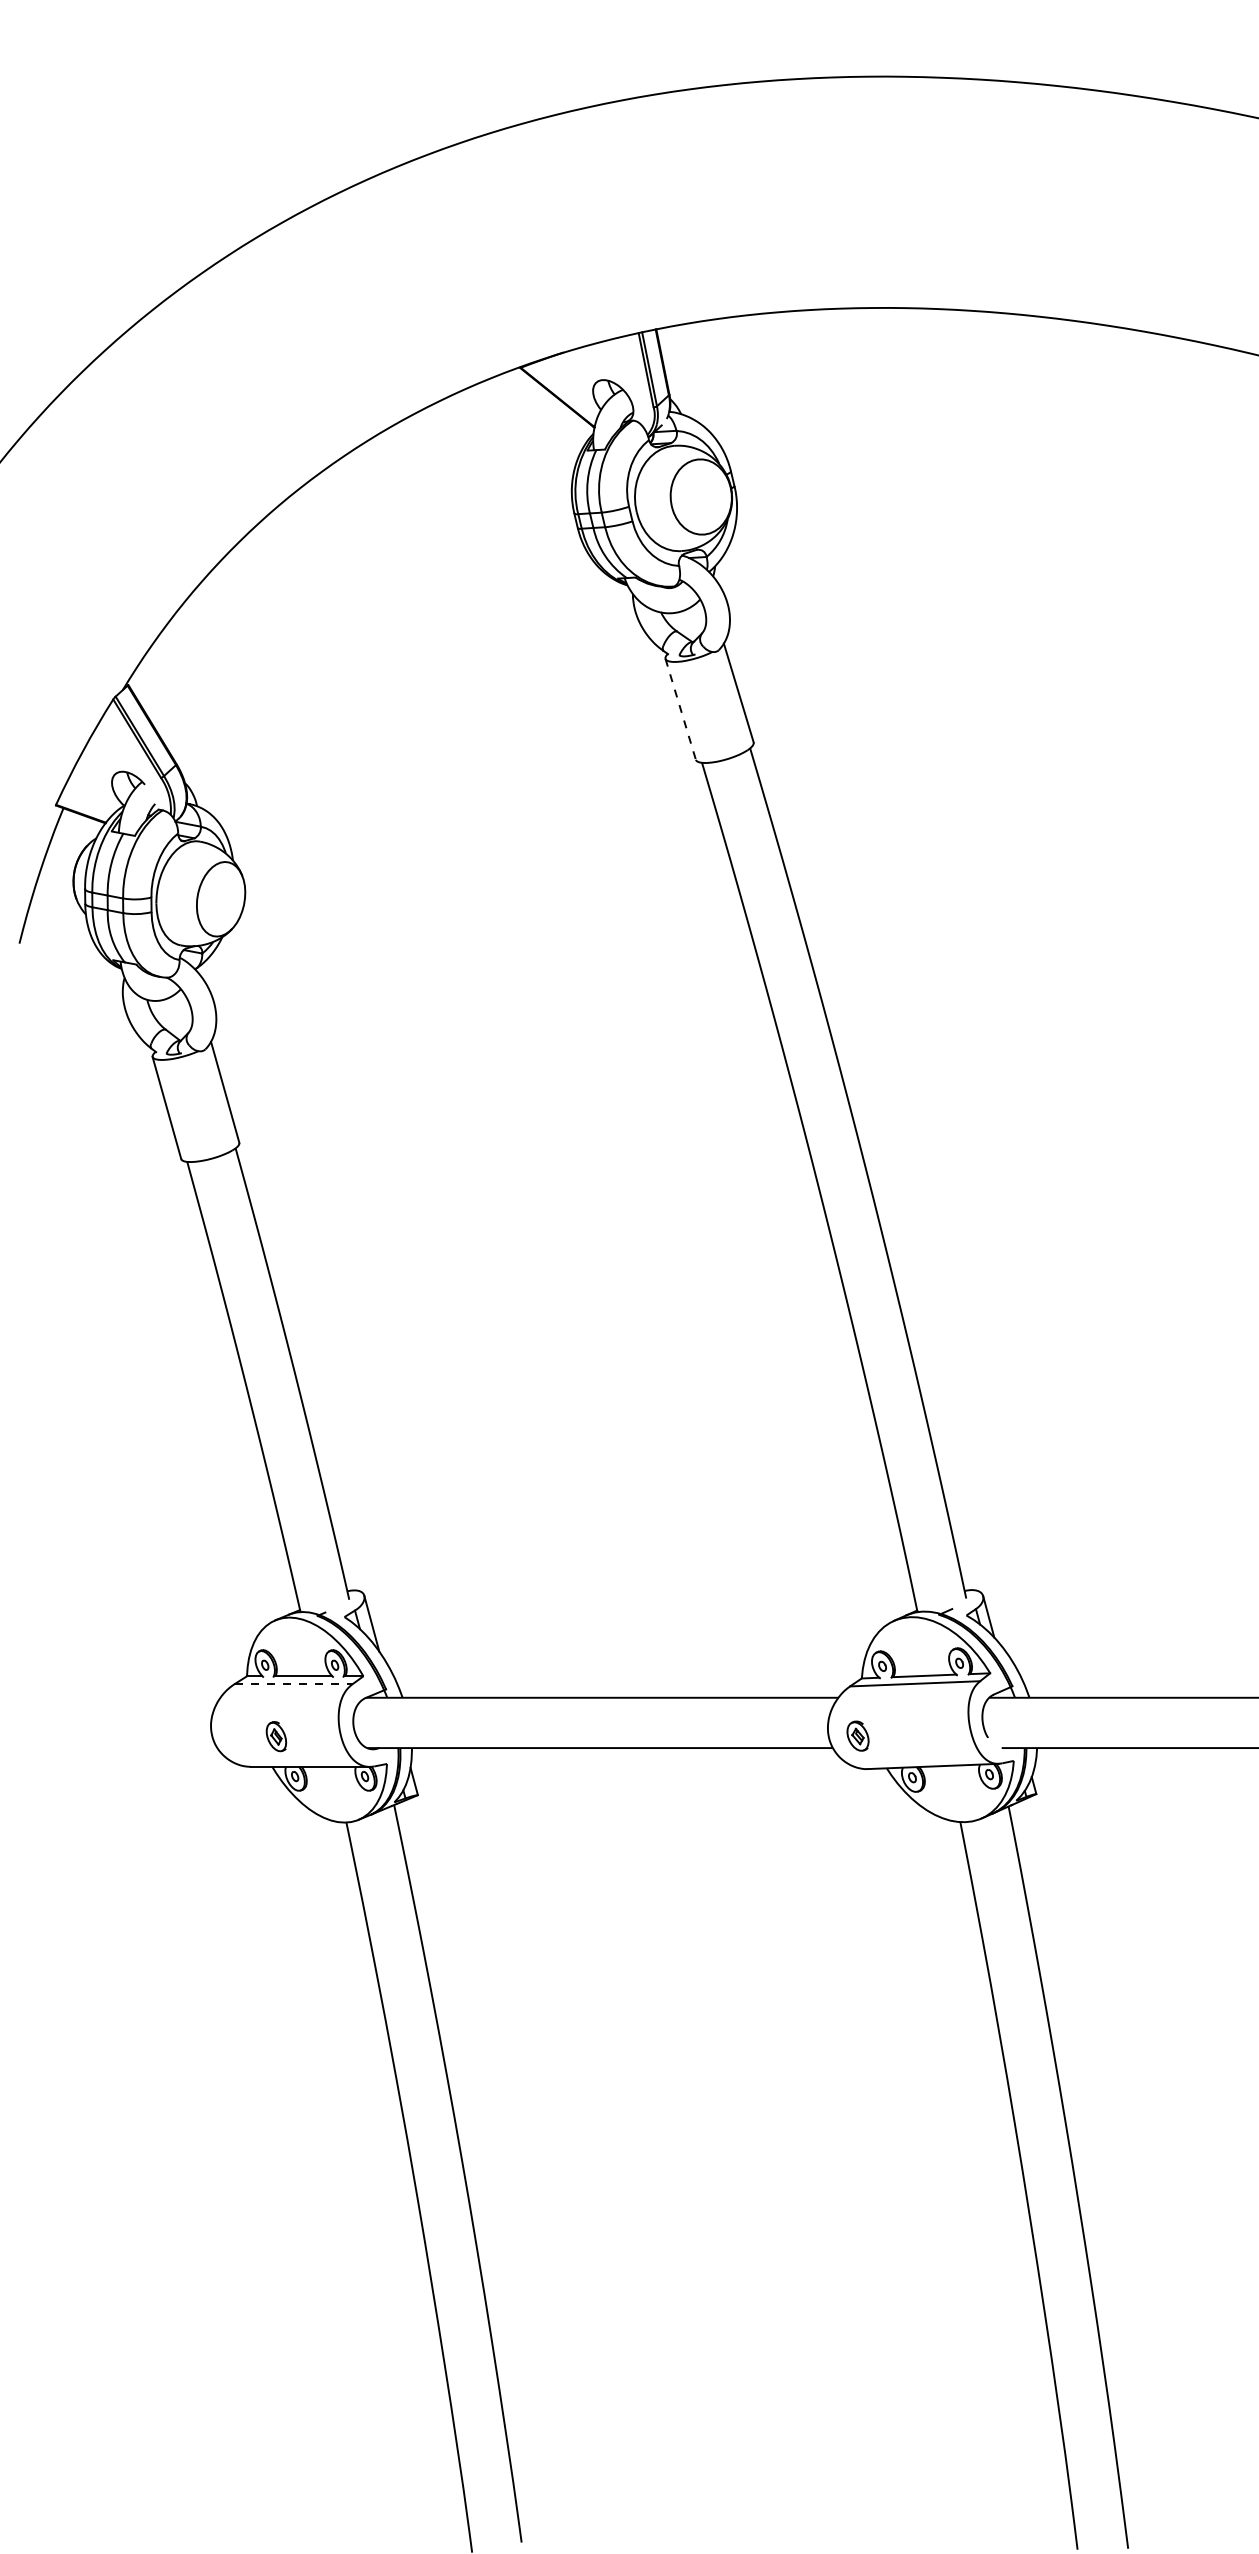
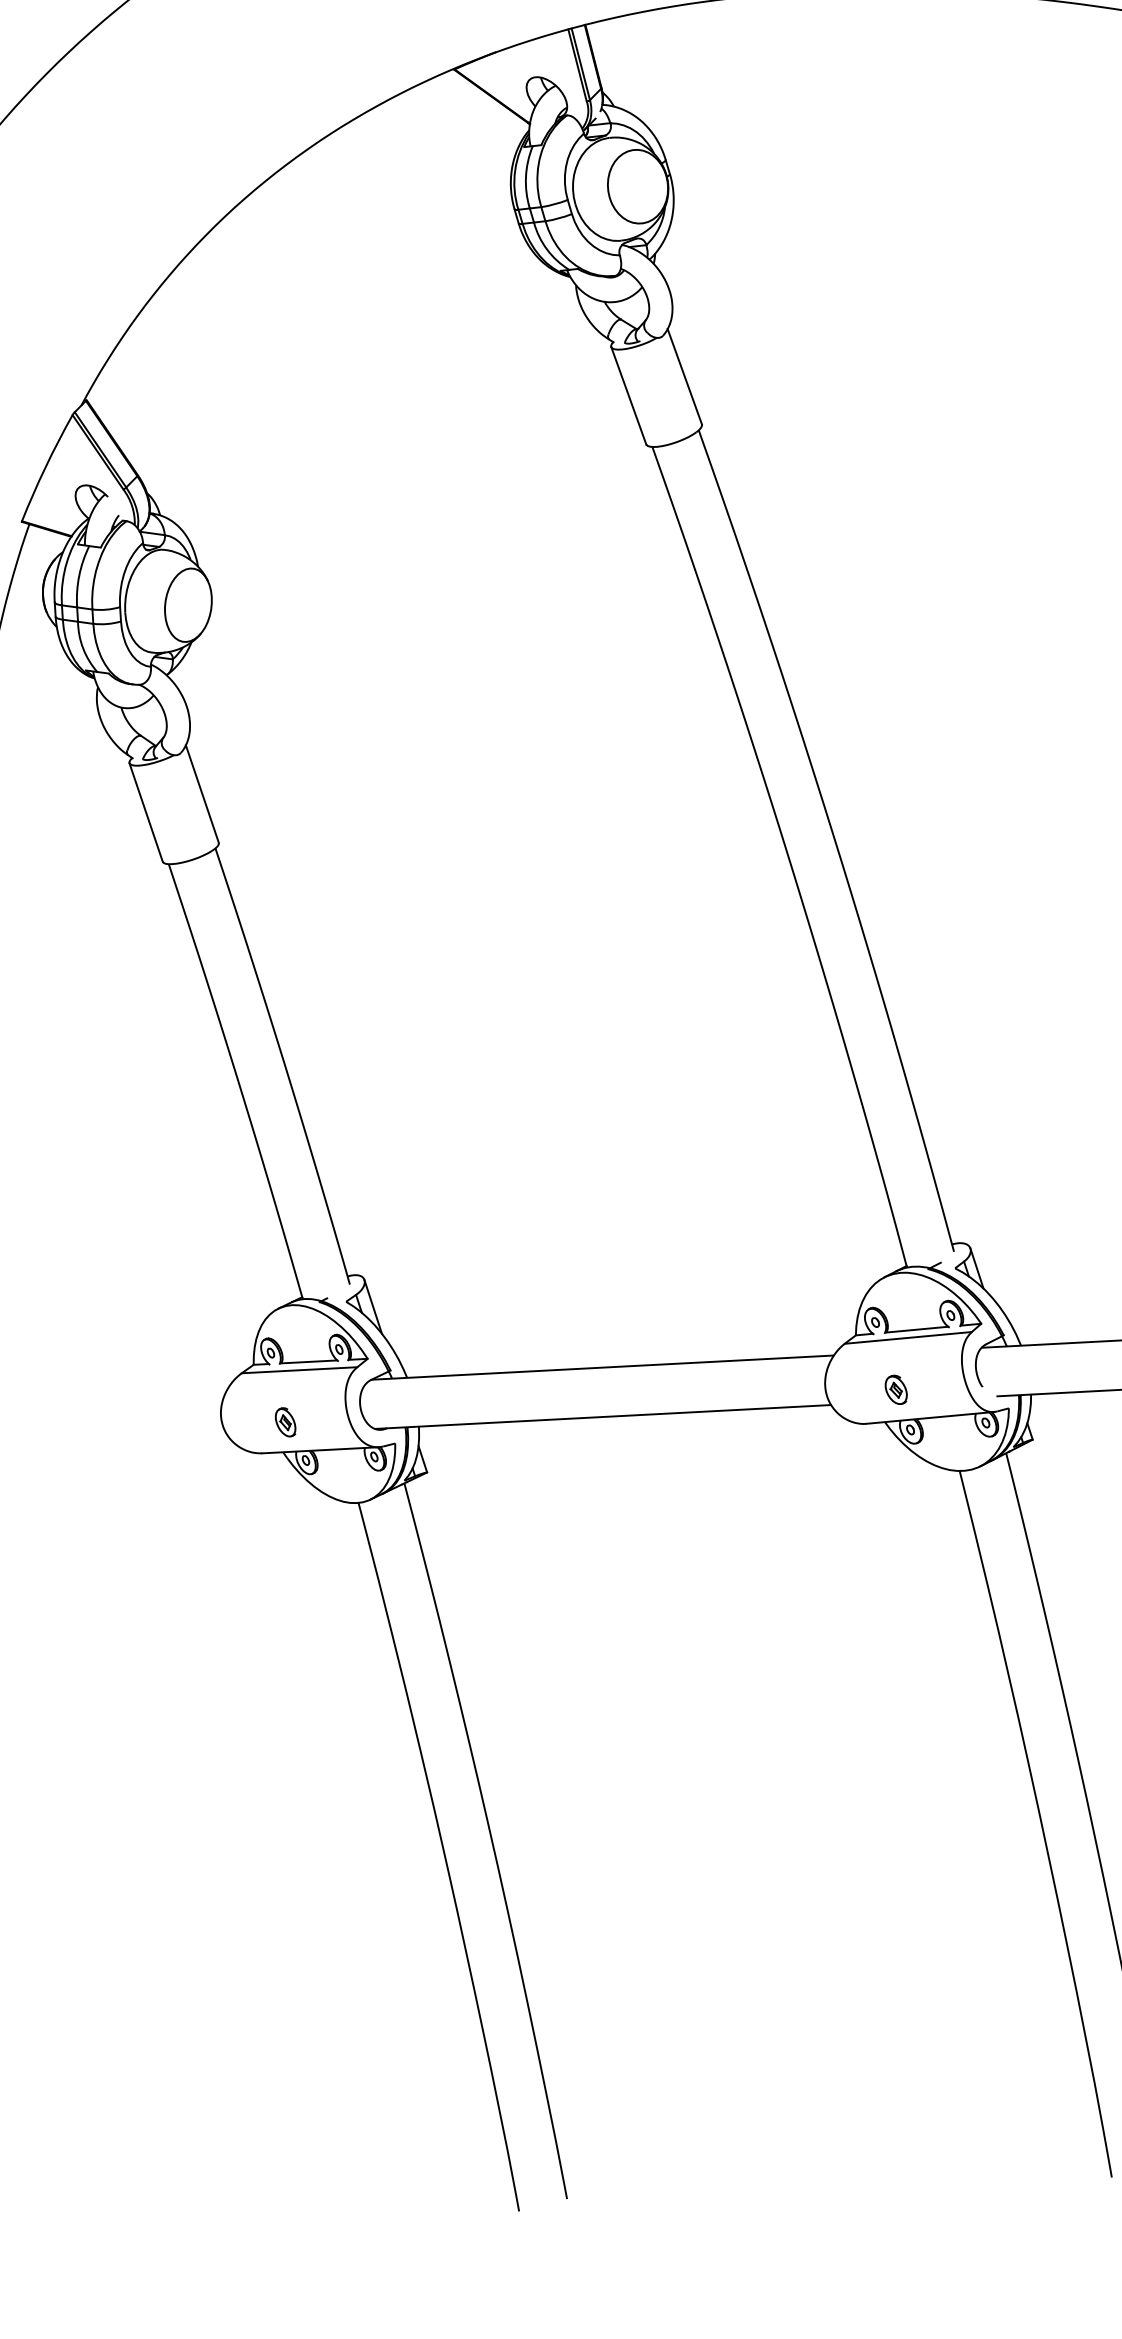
line: (680, 709) -> (628, 395), dashed -> solid
line: (293, 1684) -> (299, 1370), dashed -> solid
part: (857, 1735) -> (895, 1389), moved

